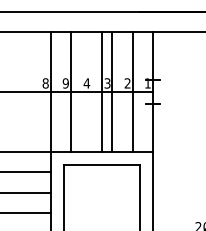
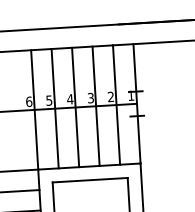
text: (45, 83) -> (28, 101), 8 -> 6
text: (65, 83) -> (48, 100), 9 -> 5
line: (101, 91) -> (75, 107), moved

